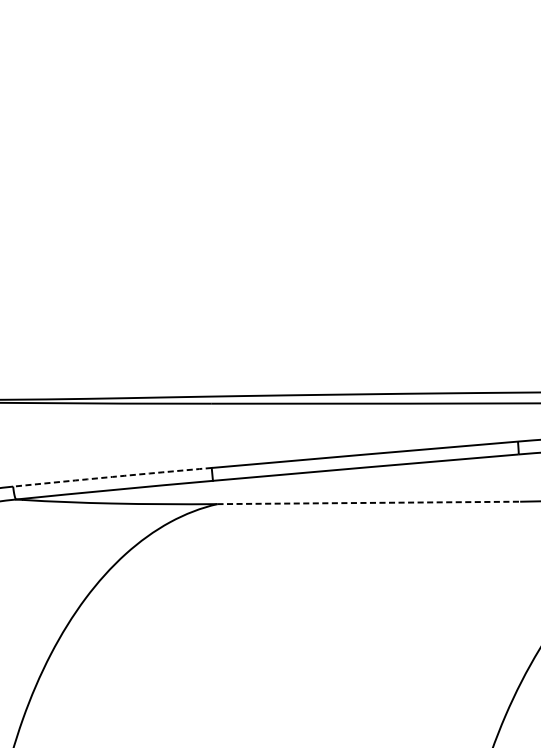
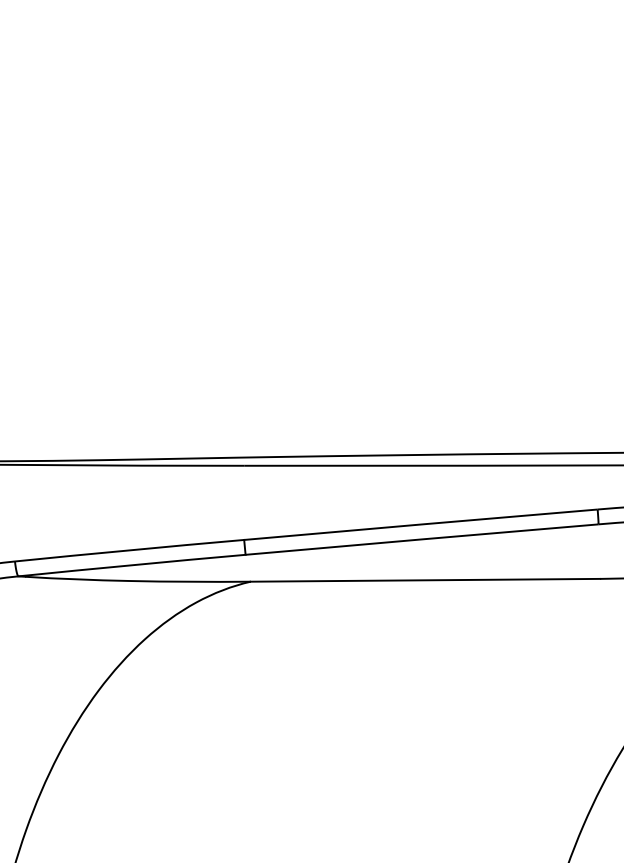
arc: (112, 477) -> (129, 550), dashed -> solid
line: (368, 503) -> (425, 580), dashed -> solid

